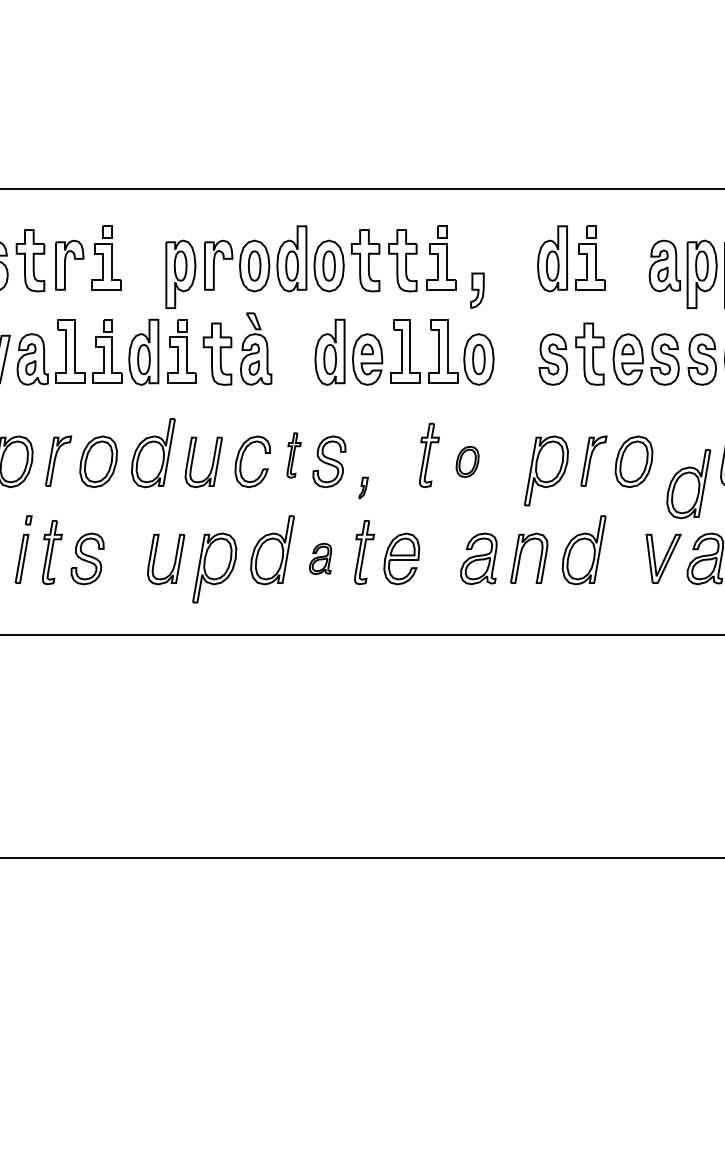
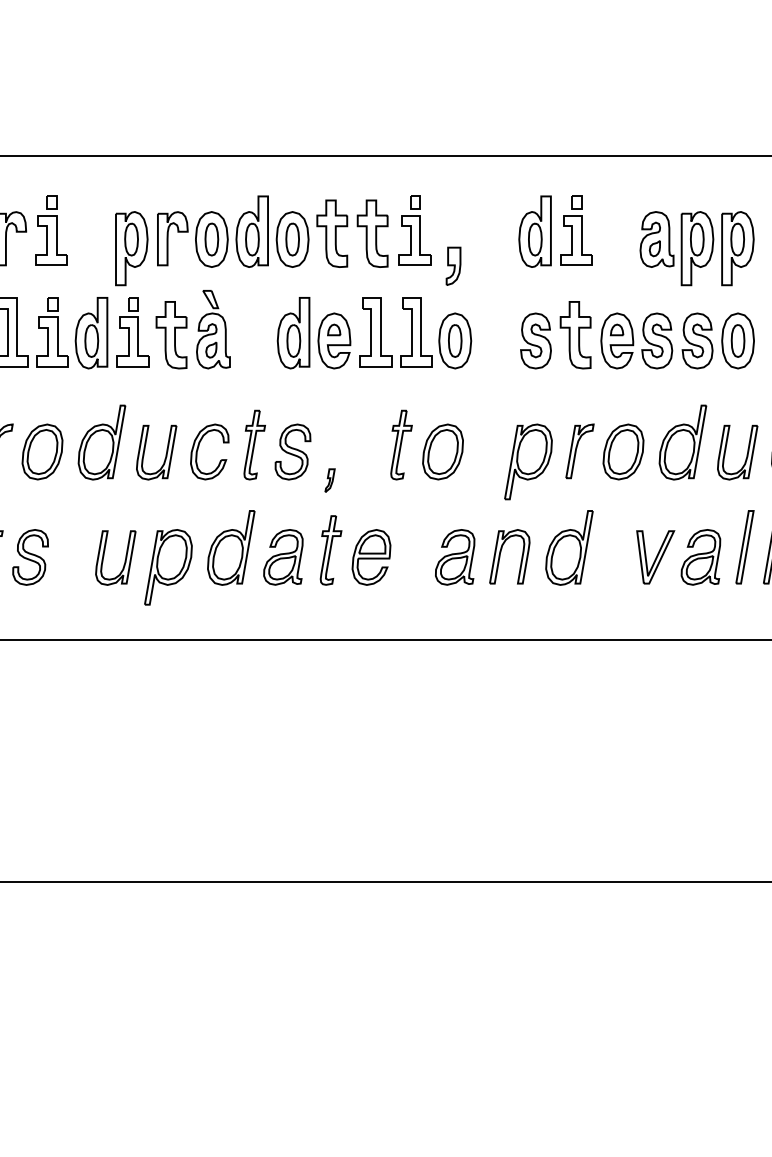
part: (293, 455) -> (253, 445), size x1.43
part: (467, 461) -> (442, 451), size x1.67
part: (688, 484) -> (682, 442), moved
part: (320, 558) -> (283, 556), size x1.67

